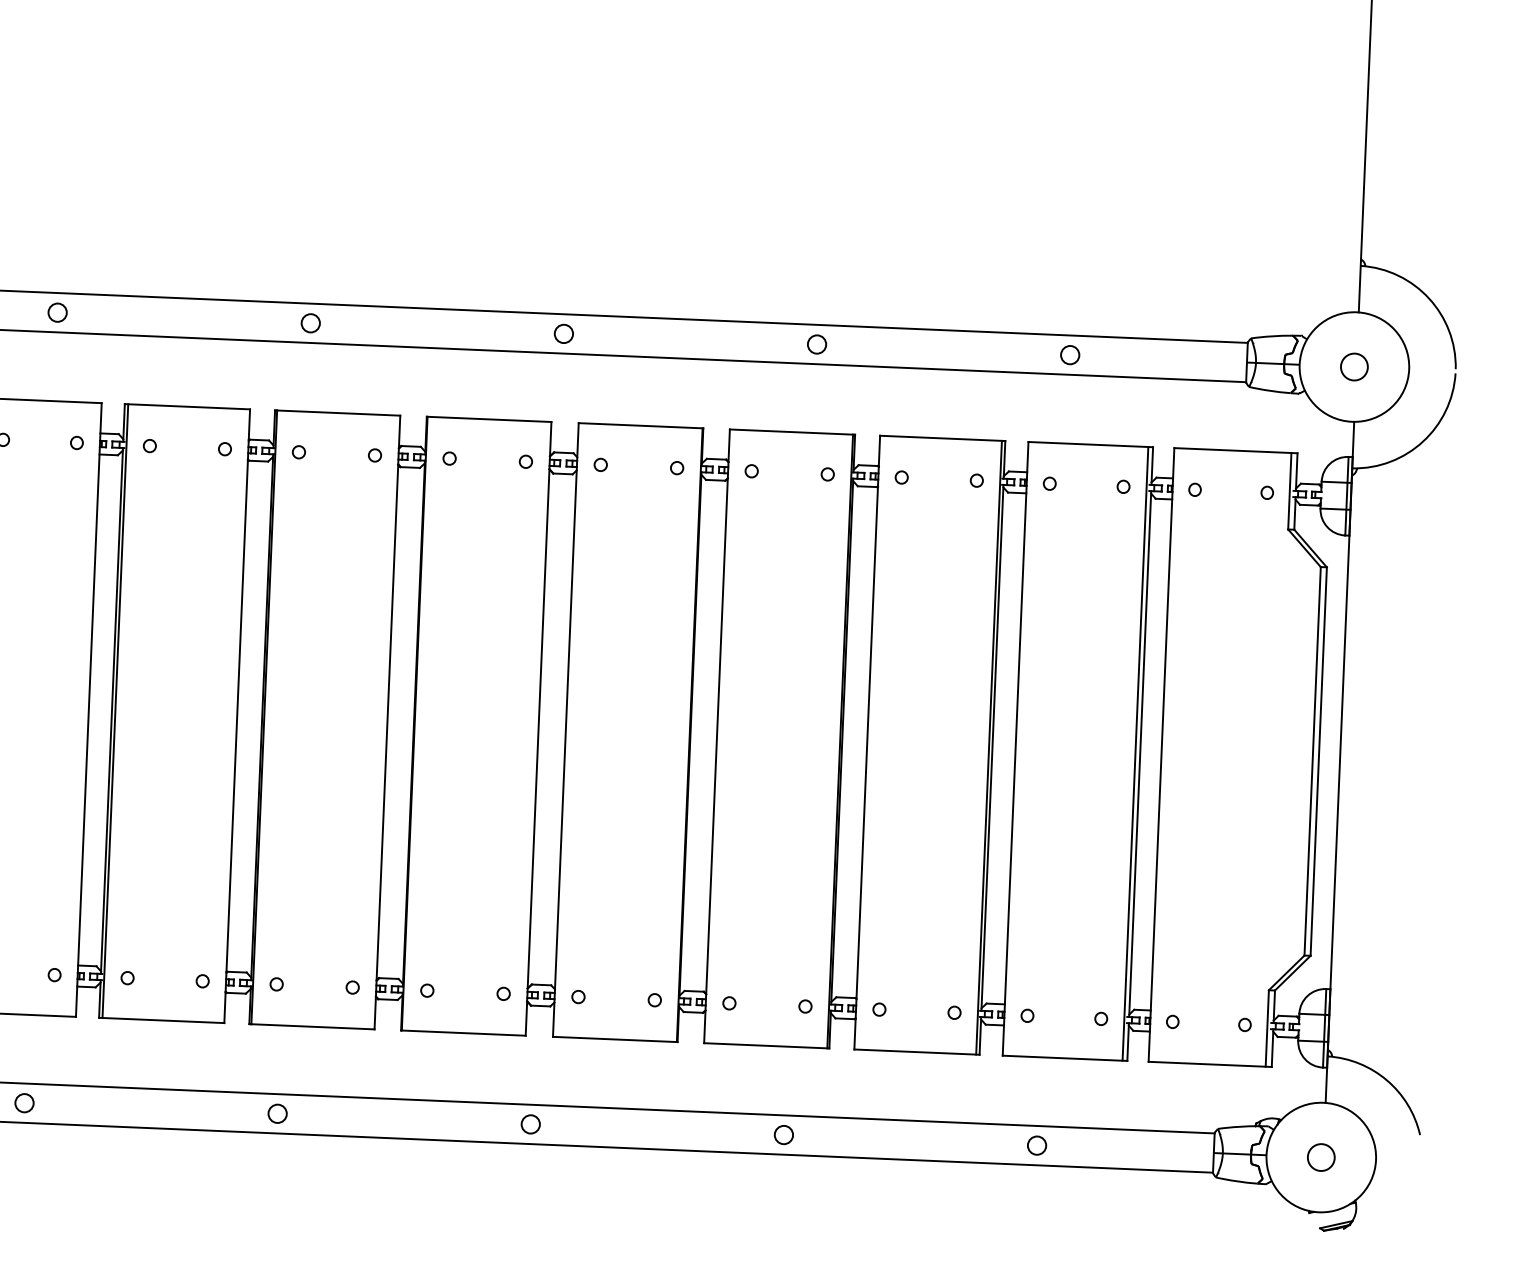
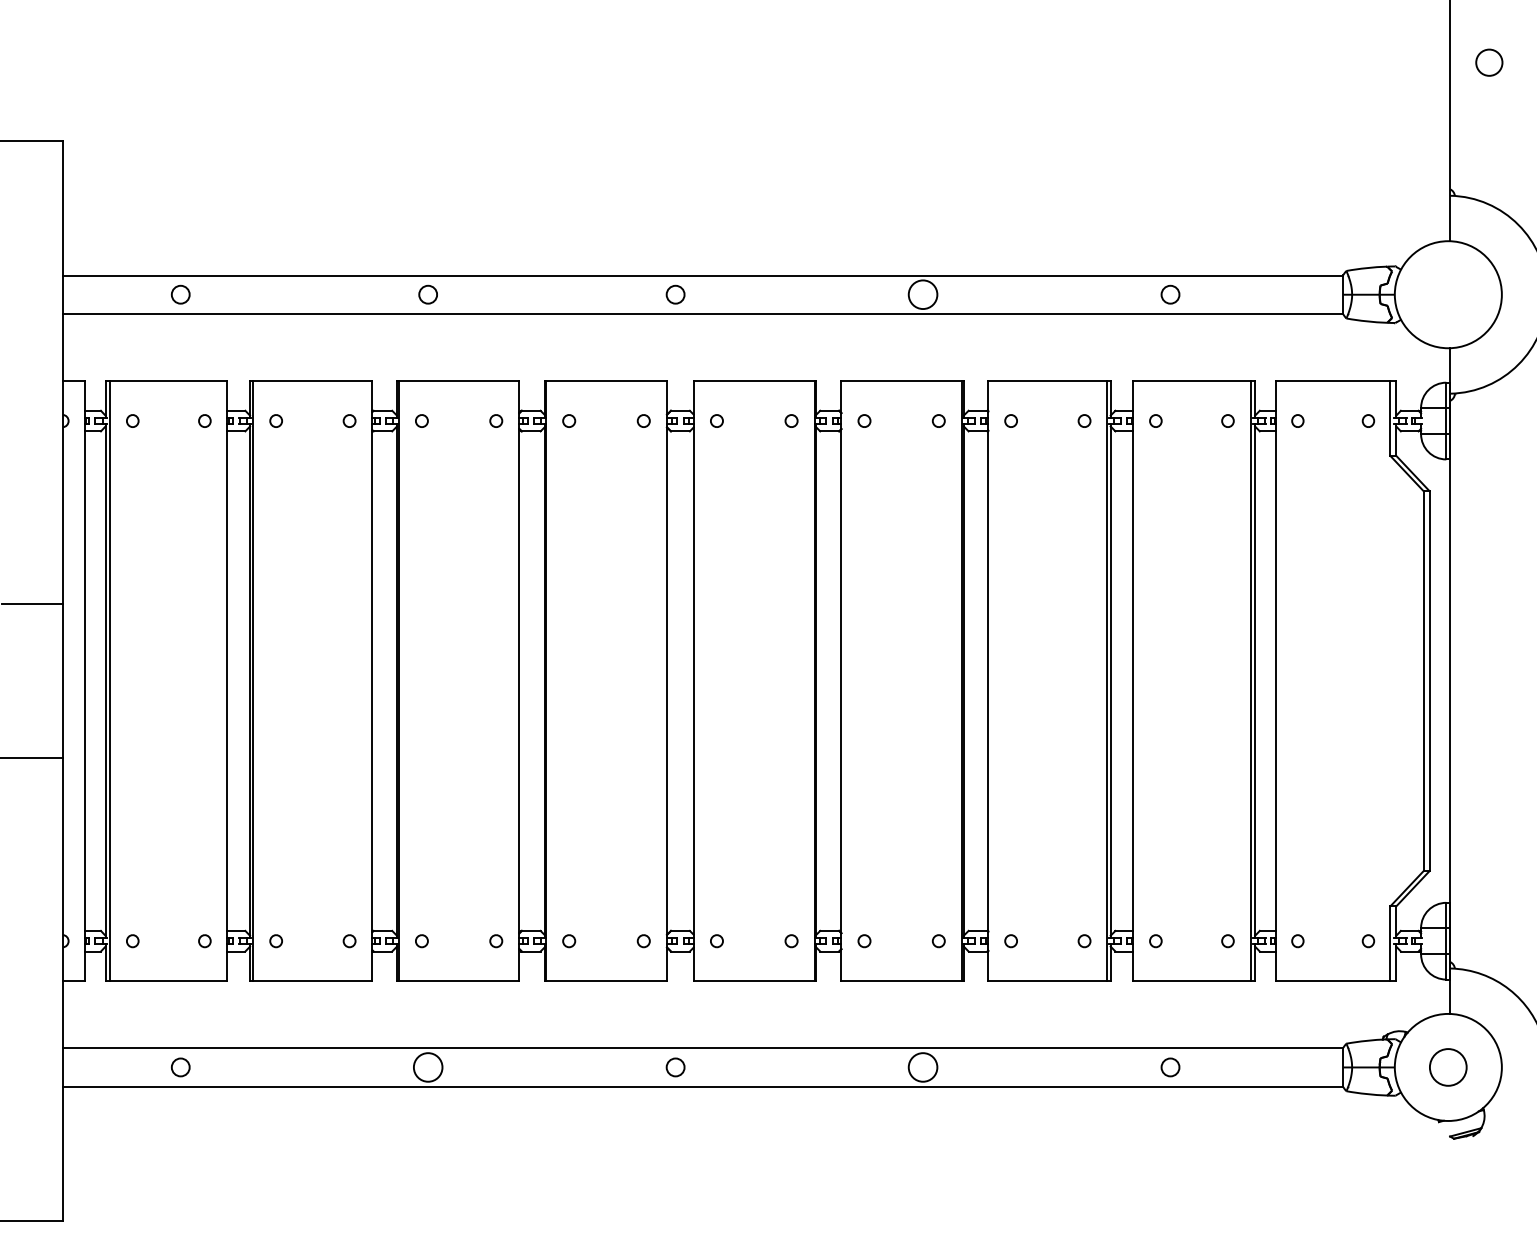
circle: (817, 344) -> (923, 294), size x1.6
circle: (1354, 366) -> (1489, 62), moved
circle: (277, 1113) -> (428, 1067), size x1.6
circle: (784, 1135) -> (923, 1067), size x1.6
circle: (1321, 1157) -> (1448, 1067), size x1.4

